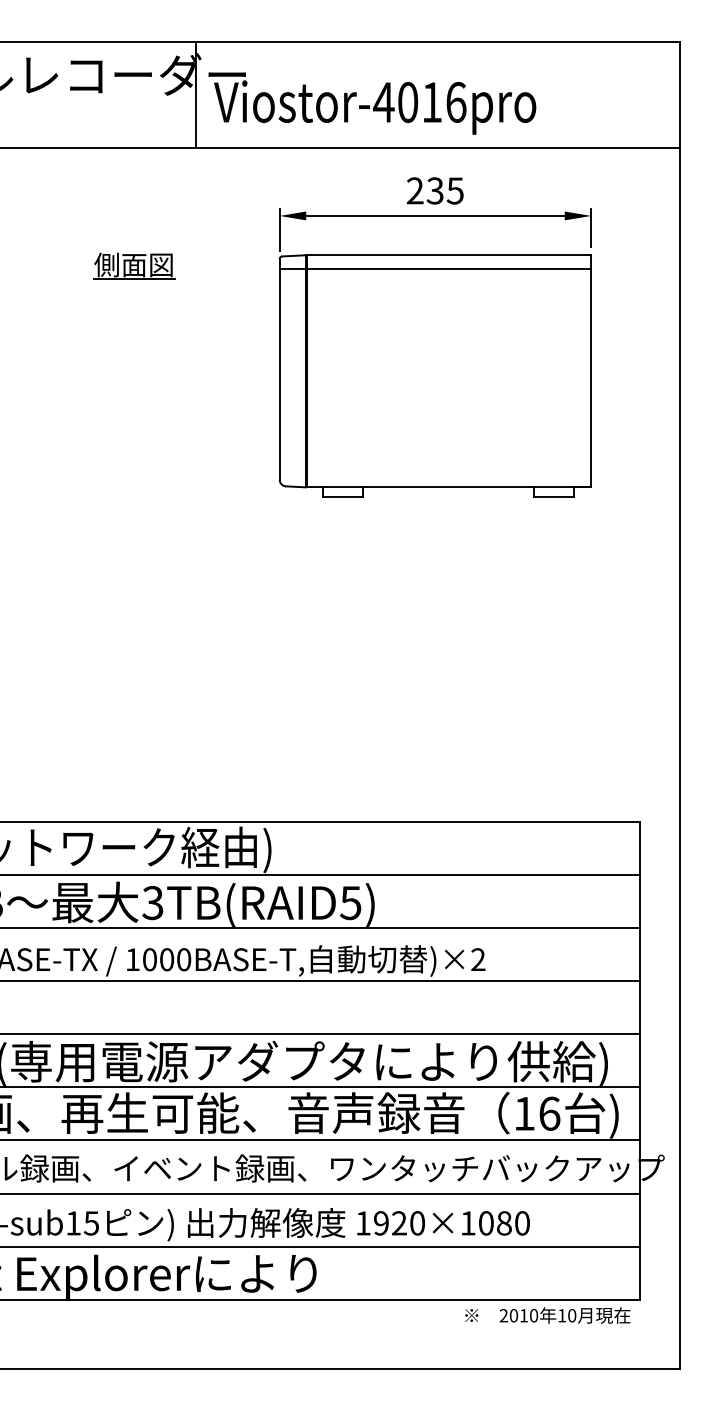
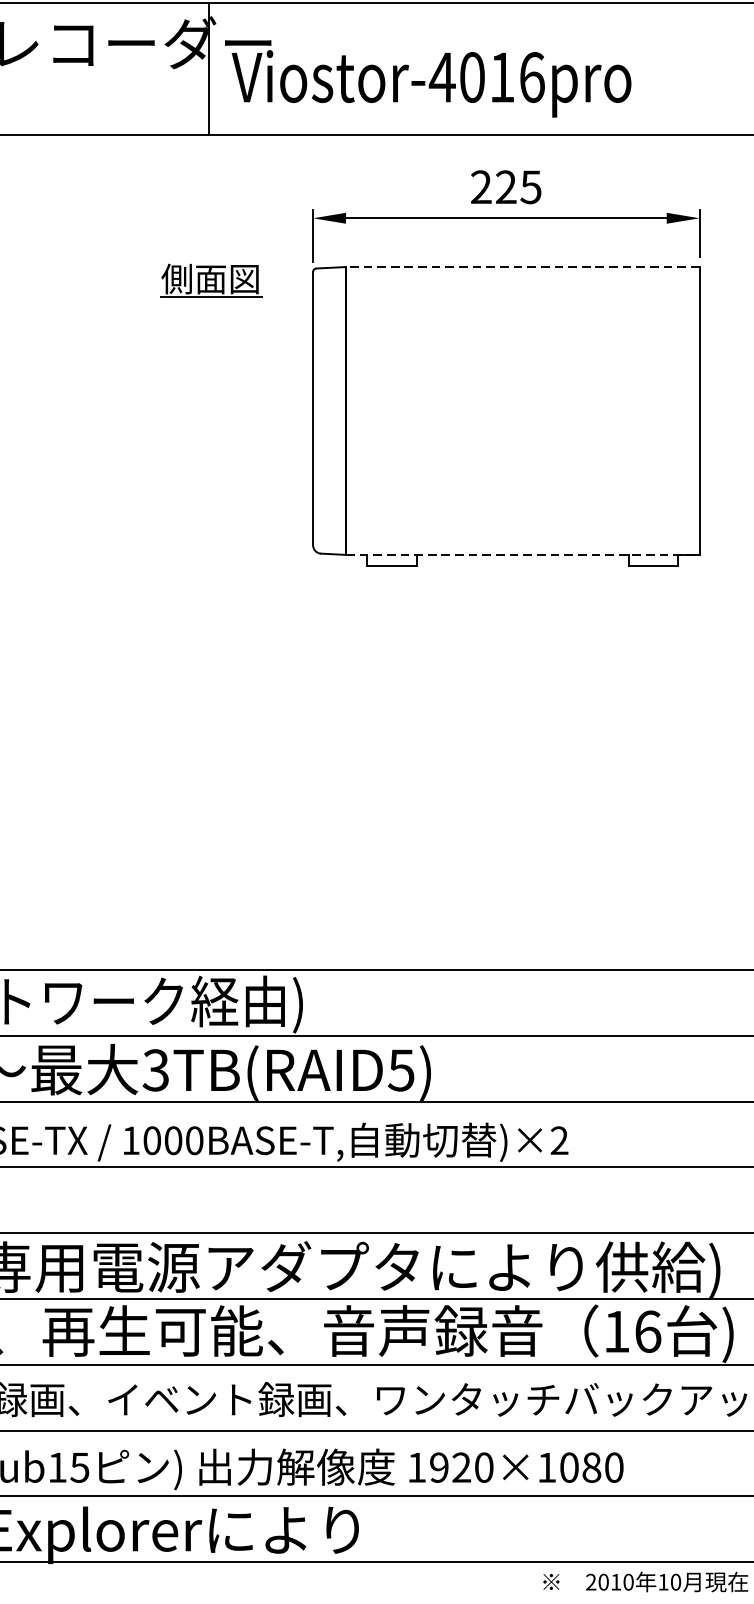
text: (434, 190) -> (505, 186), 235 -> 225
line: (448, 255) -> (522, 267), solid -> dashed
part: (134, 265) -> (211, 279), moved
line: (435, 268) -> (506, 283), removed
line: (448, 487) -> (522, 555), solid -> dashed

